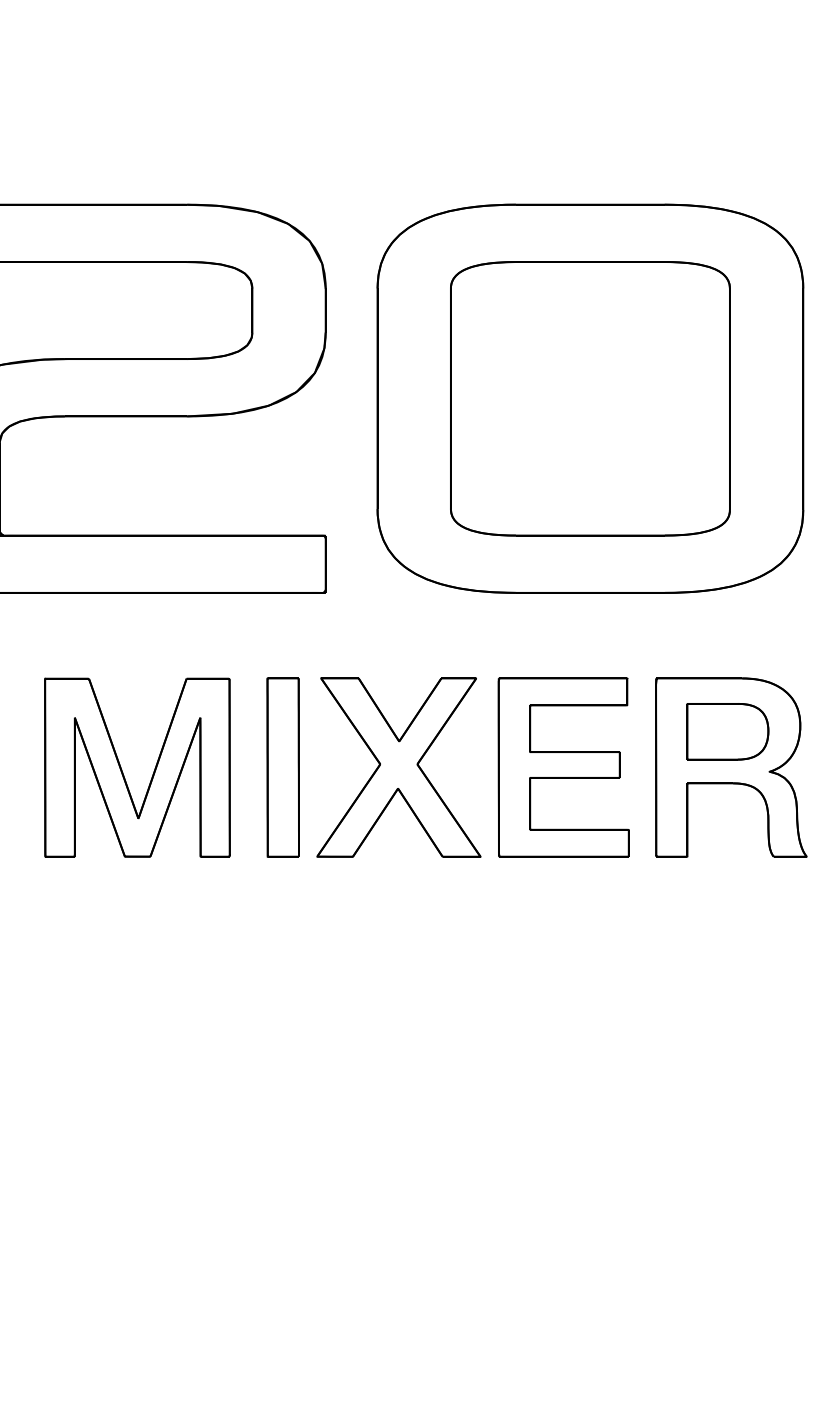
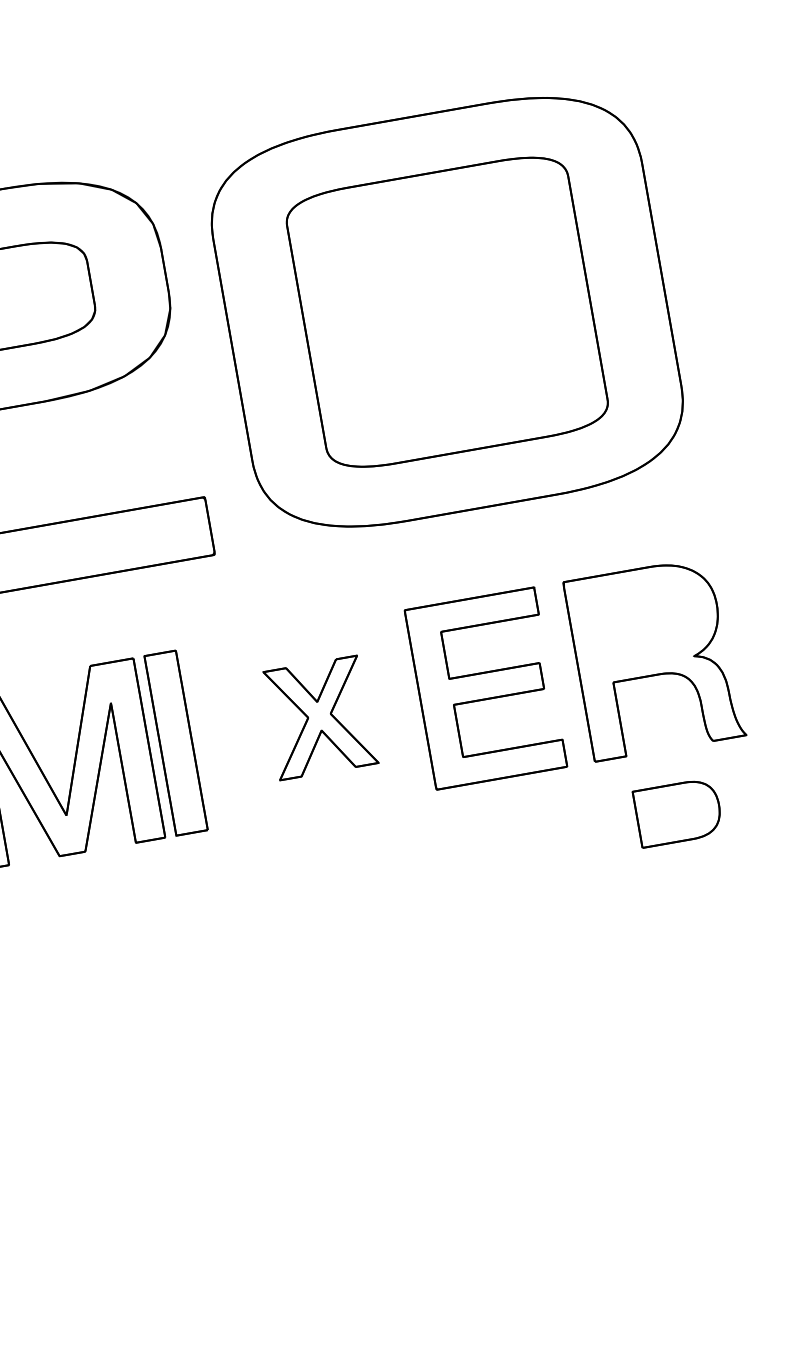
part: (727, 731) -> (677, 812), moved
part: (282, 767) -> (175, 743), moved
part: (398, 767) -> (319, 717), size x0.6

